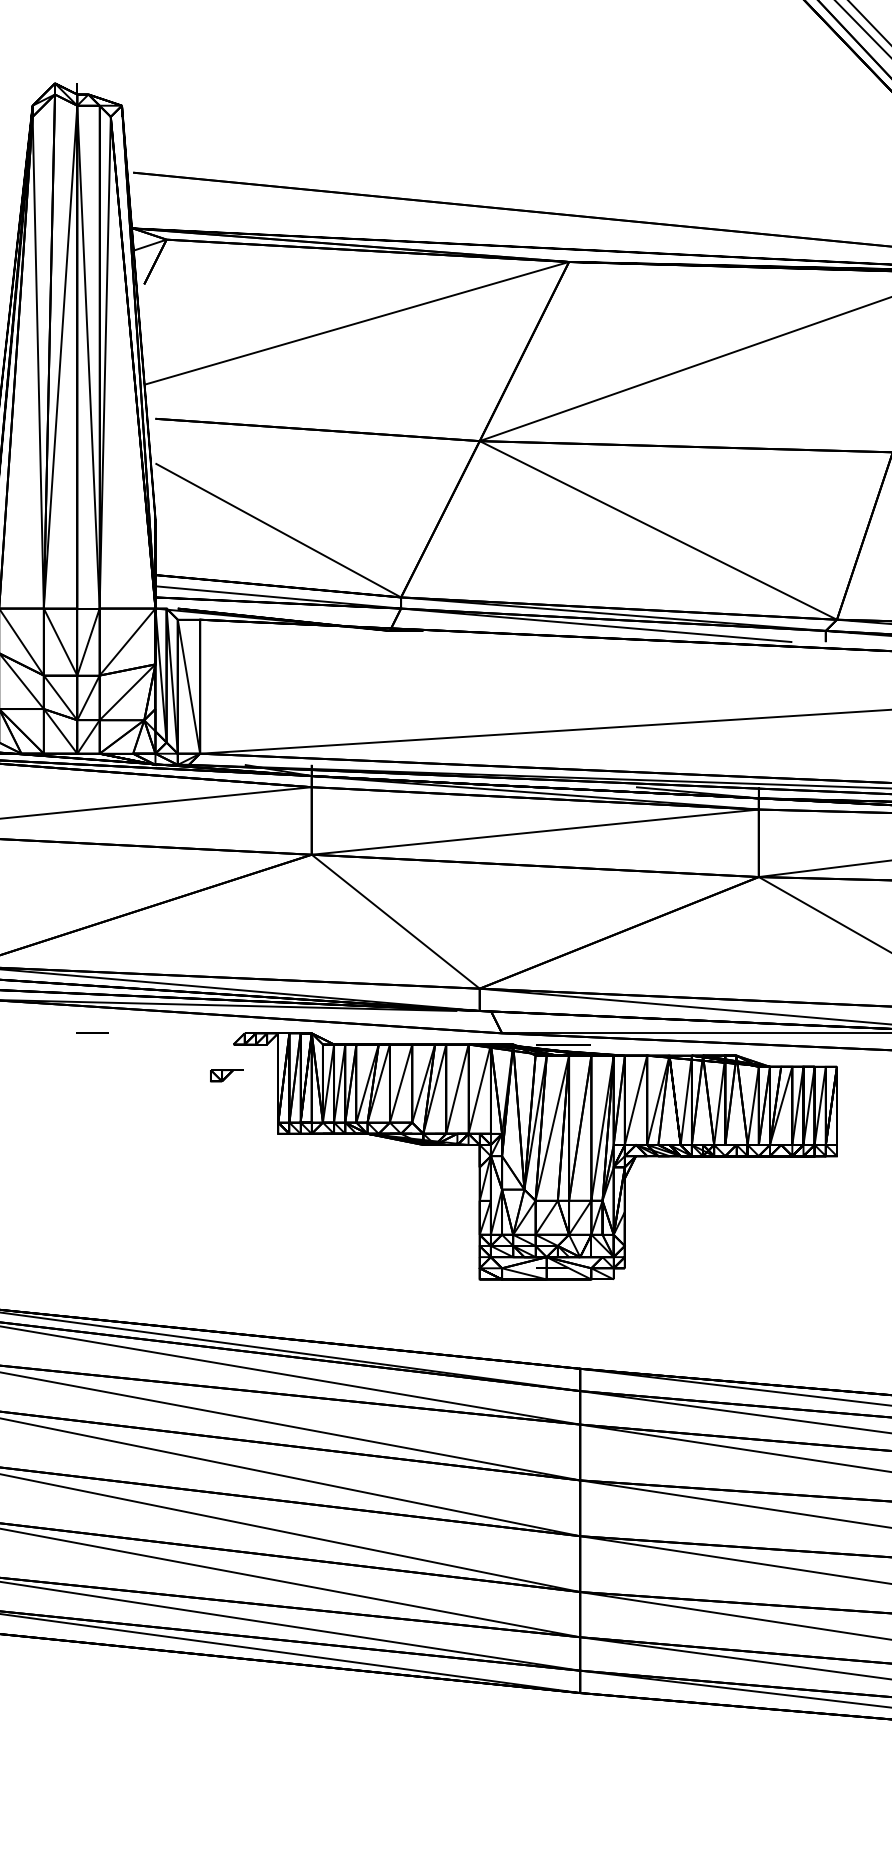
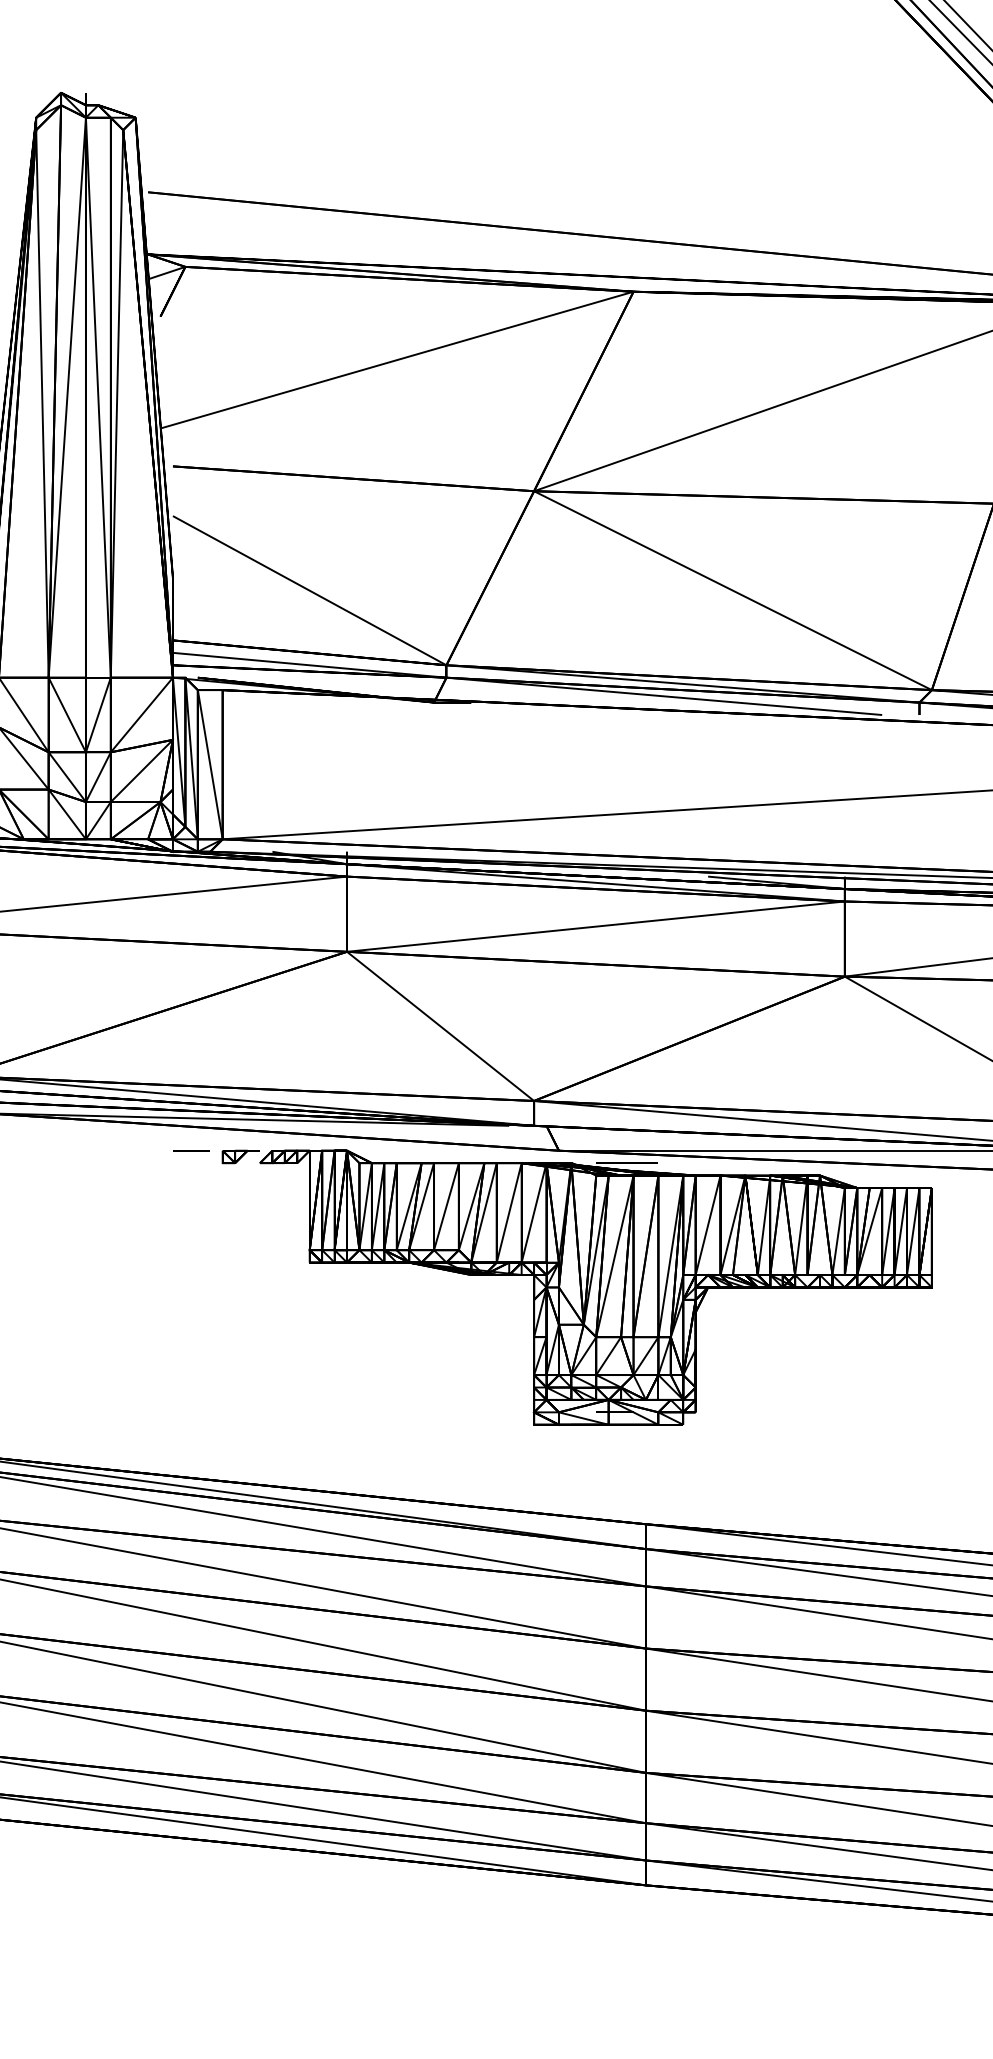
line: (92, 1033) -> (191, 1150), moved
part: (226, 1075) -> (240, 1156), moved

